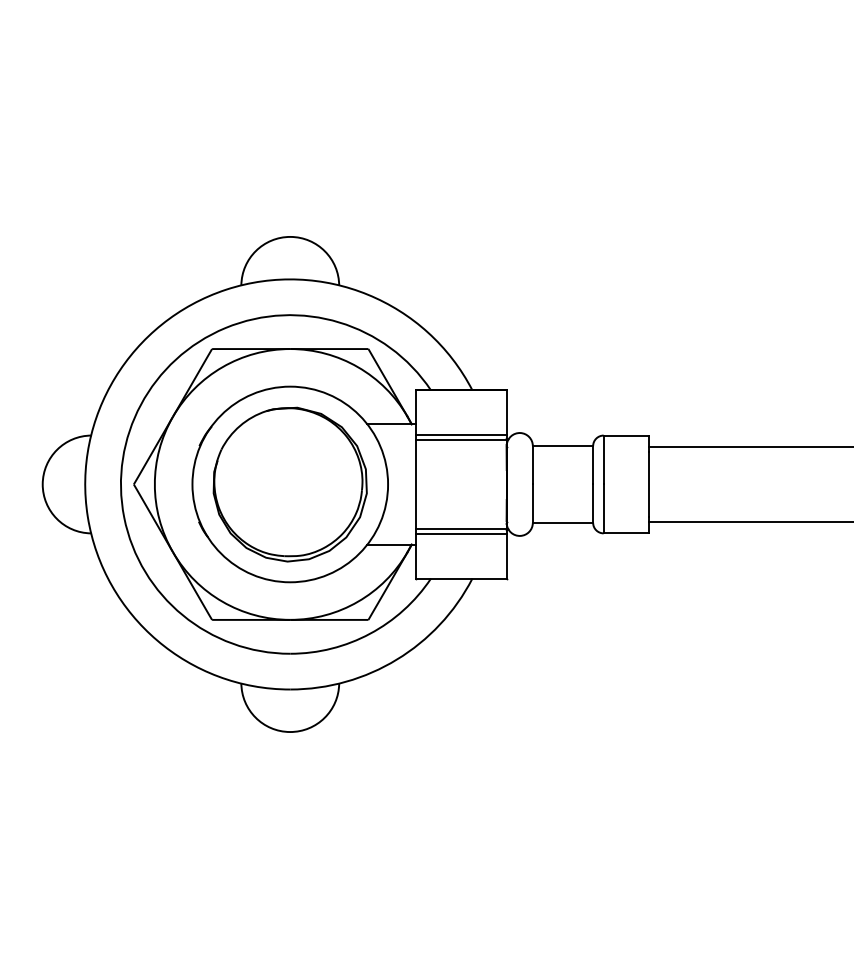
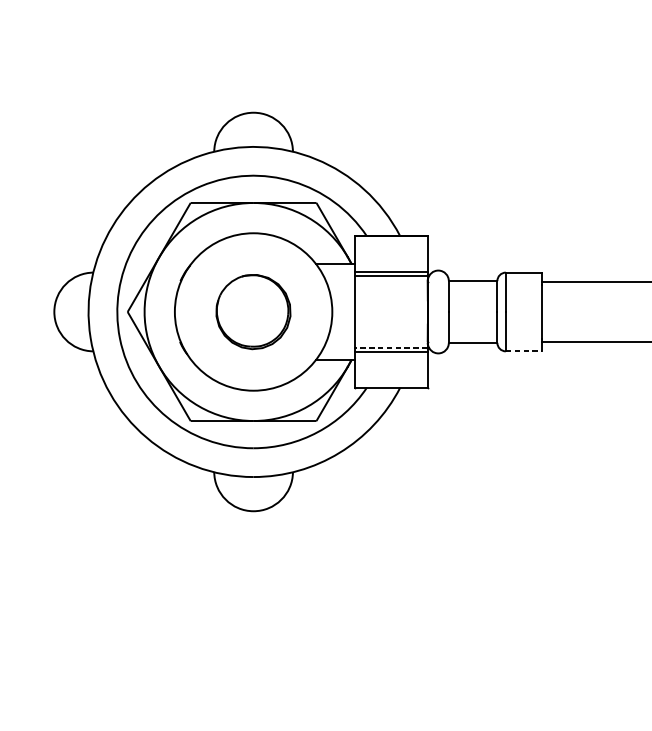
part: (289, 484) -> (252, 312), size x0.6
line: (460, 529) -> (390, 348), solid -> dashed
line: (626, 533) -> (524, 351), solid -> dashed

